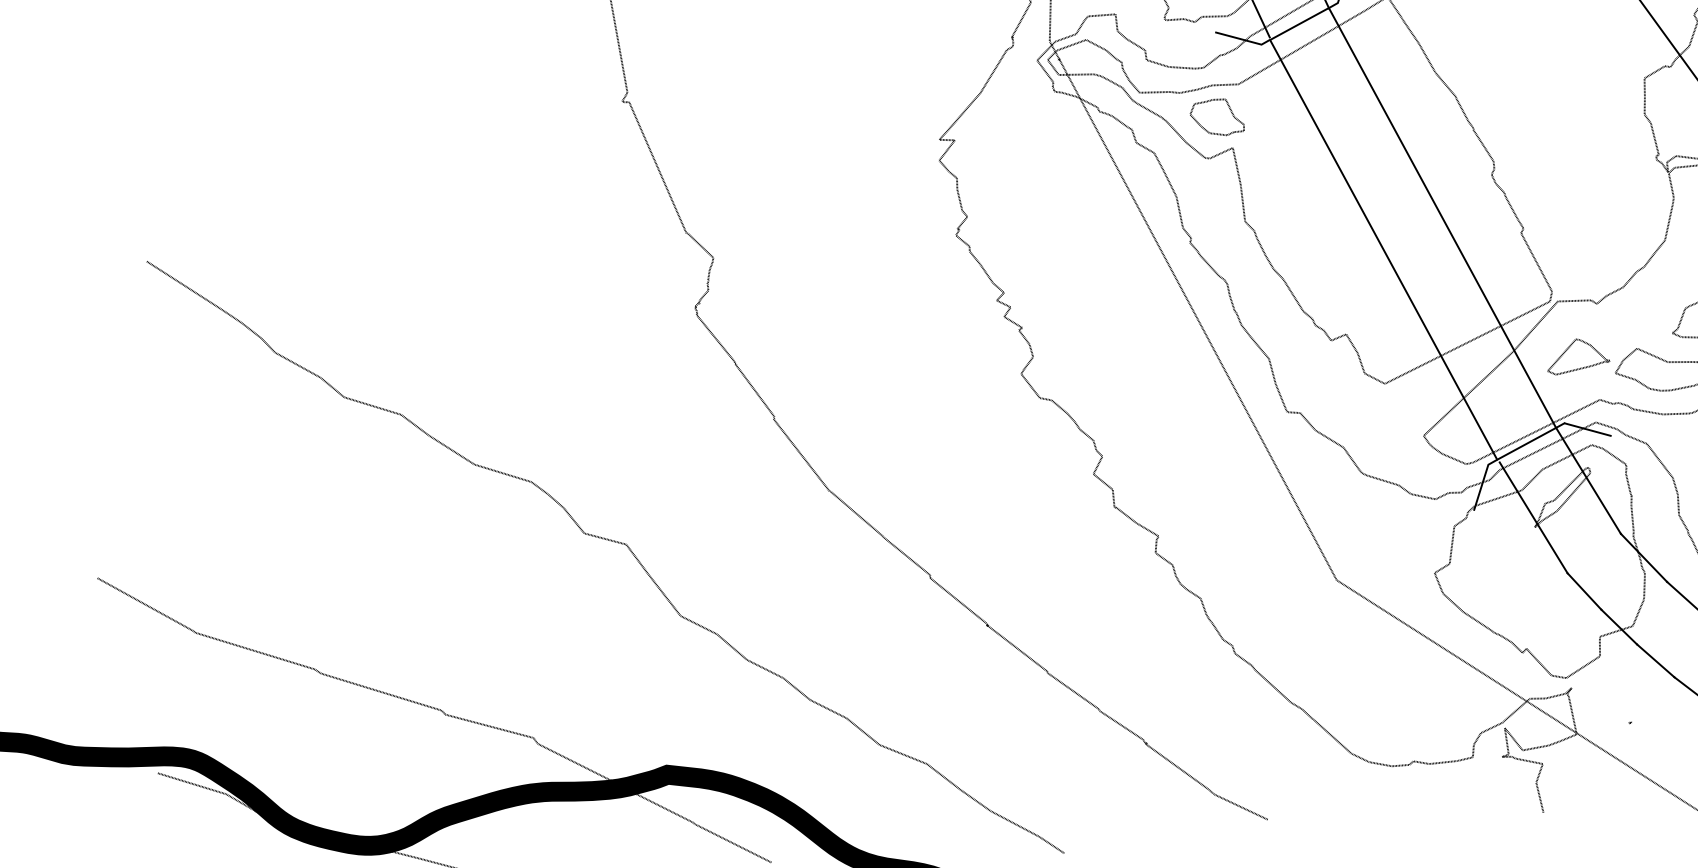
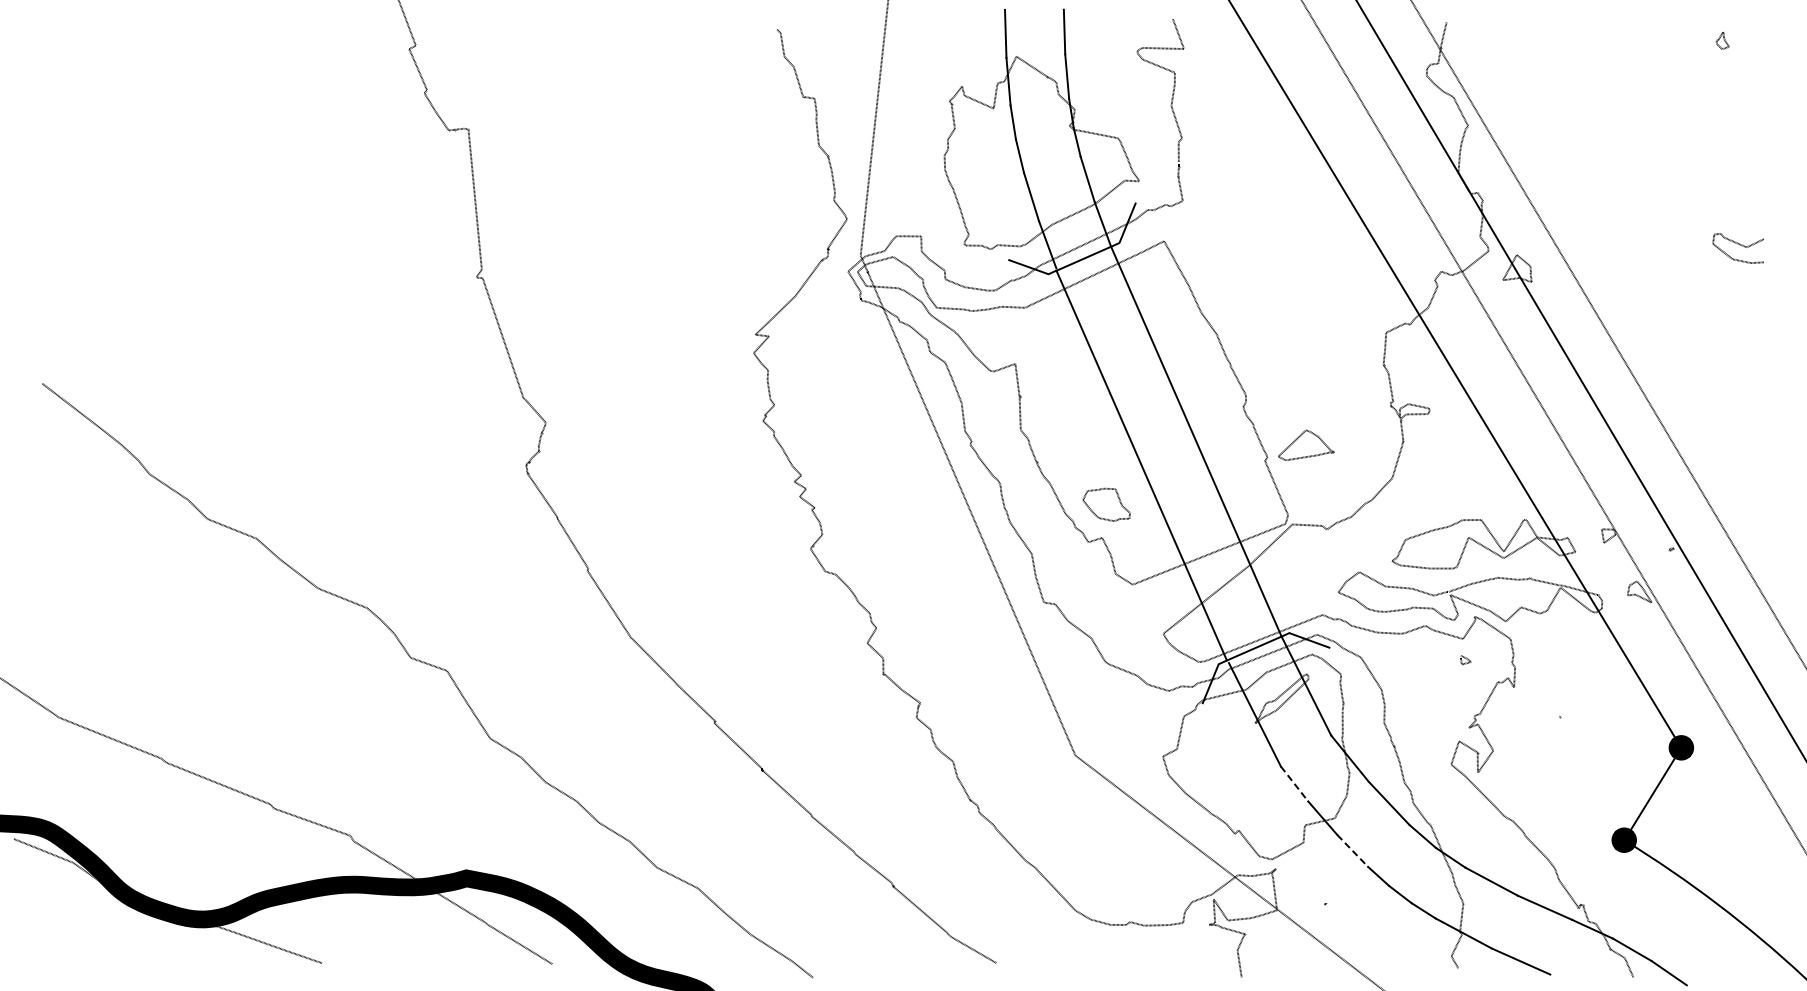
part: (1216, 117) -> (1106, 504), moved
part: (1578, 356) -> (1306, 445), moved
line: (1584, 592) -> (1294, 784), solid -> dashed
line: (1656, 661) -> (1353, 851), solid -> dashed

